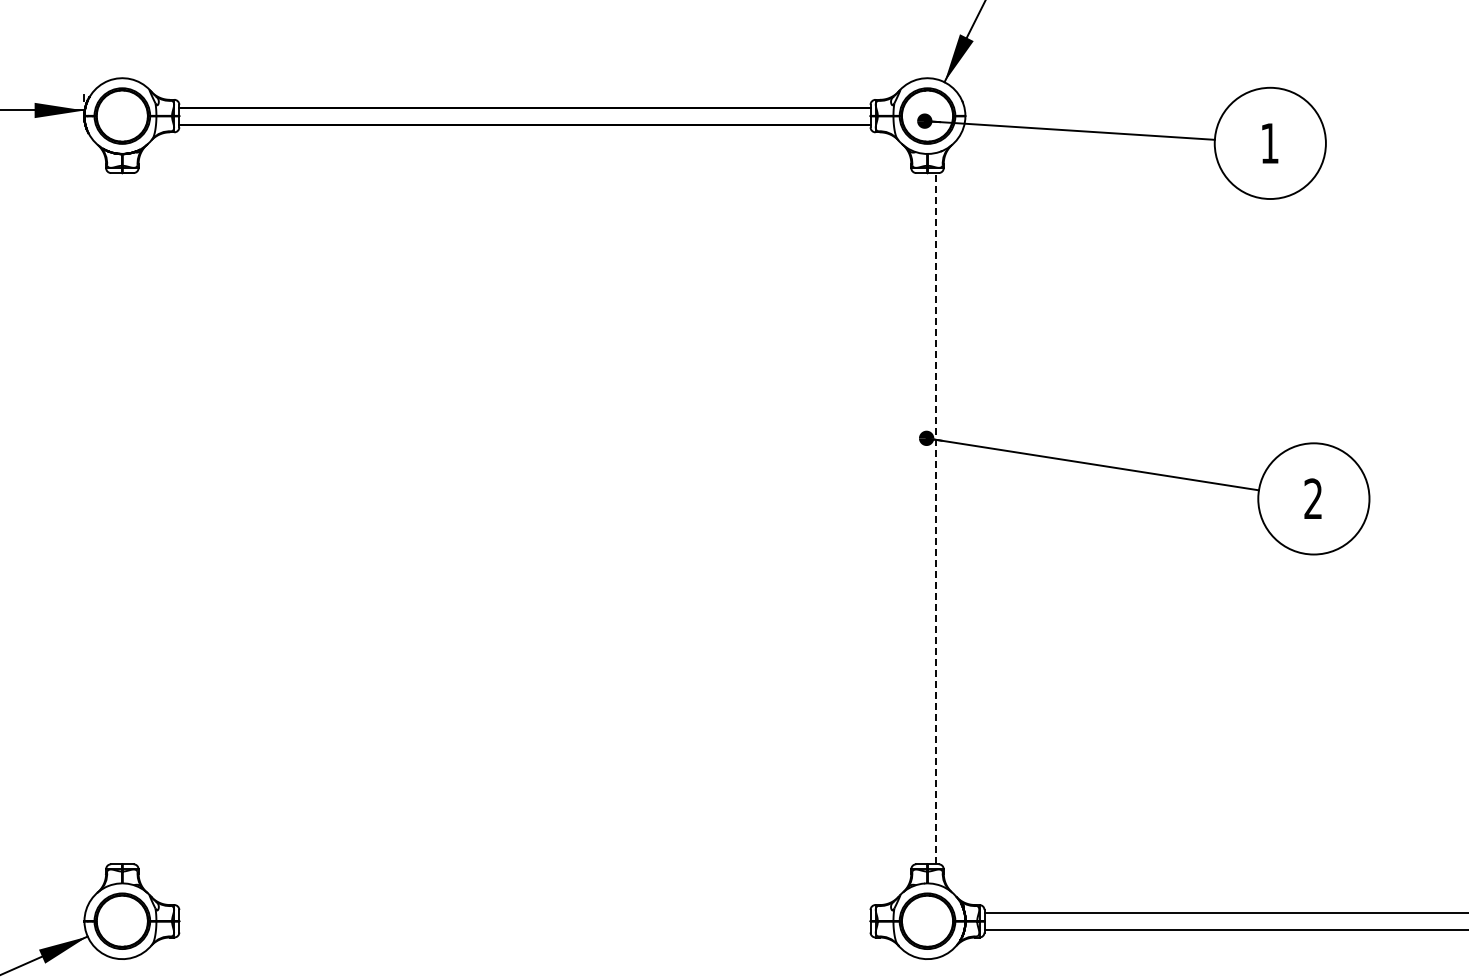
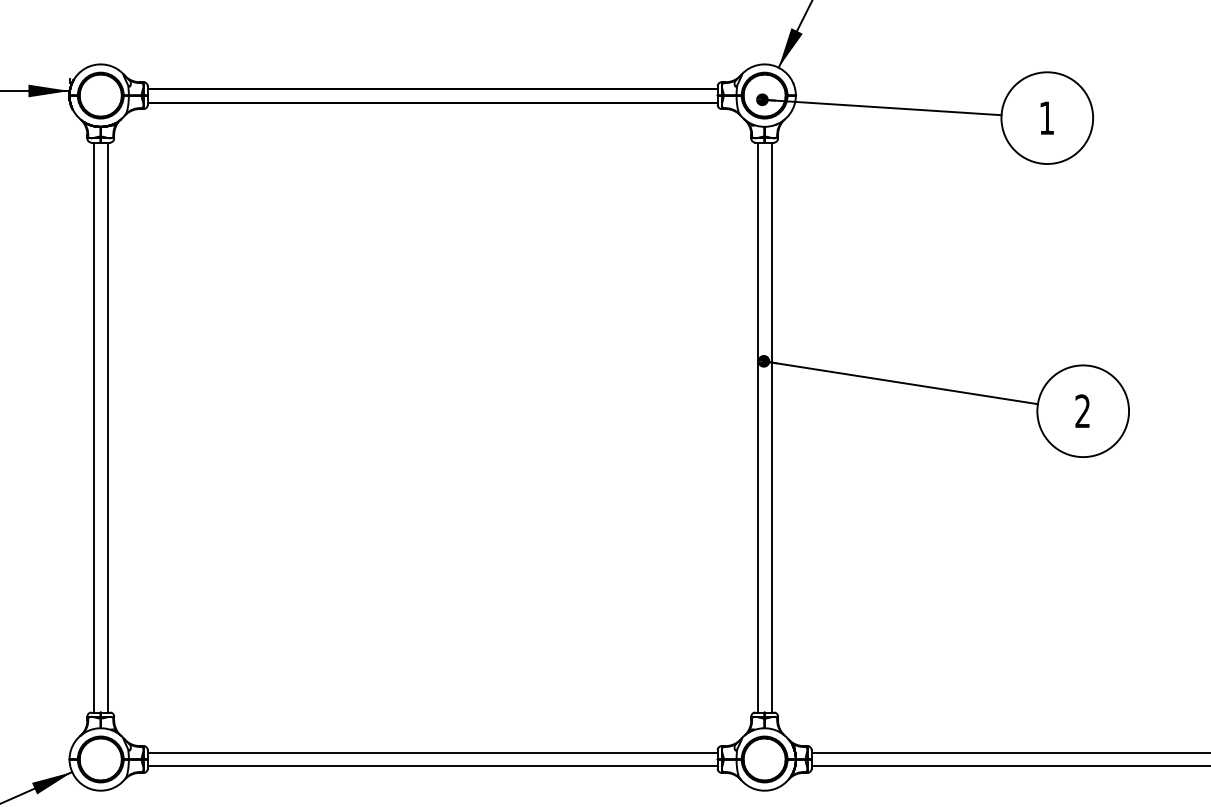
line: (113, 518) -> (93, 427), added
line: (130, 518) -> (107, 427), added
line: (919, 518) -> (758, 427), added
line: (936, 518) -> (772, 427), dashed -> solid
line: (524, 912) -> (432, 752), added
line: (524, 929) -> (432, 766), added

